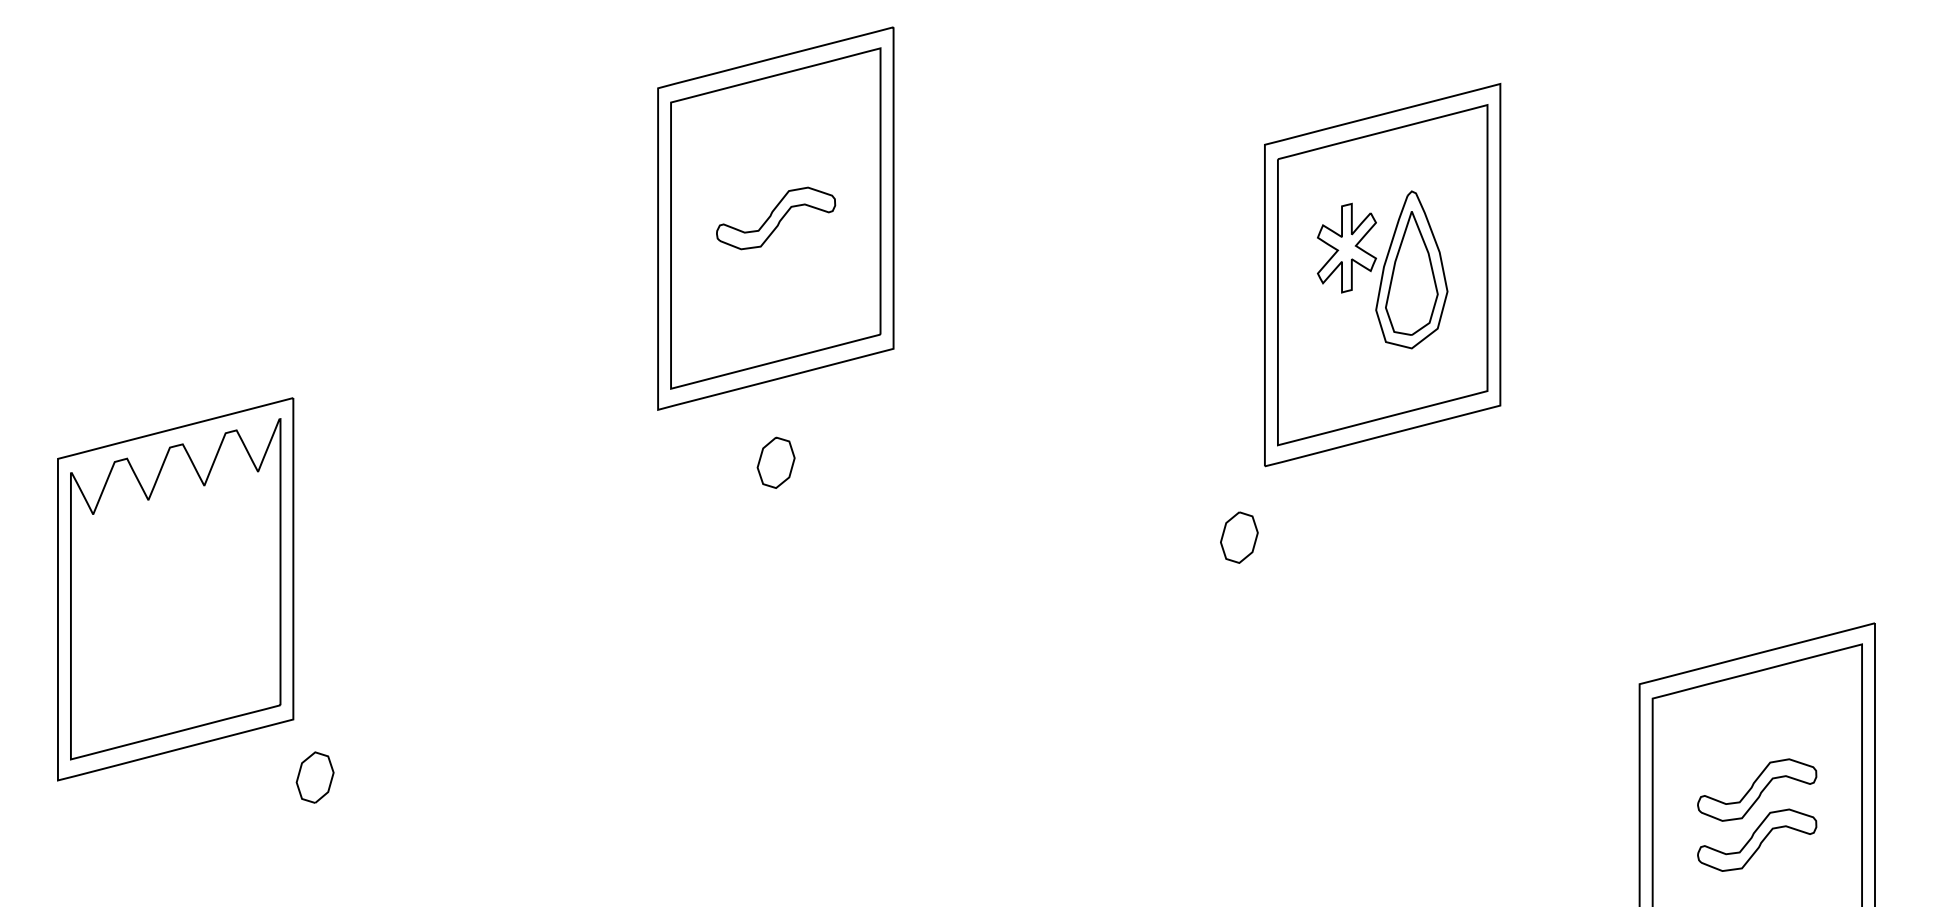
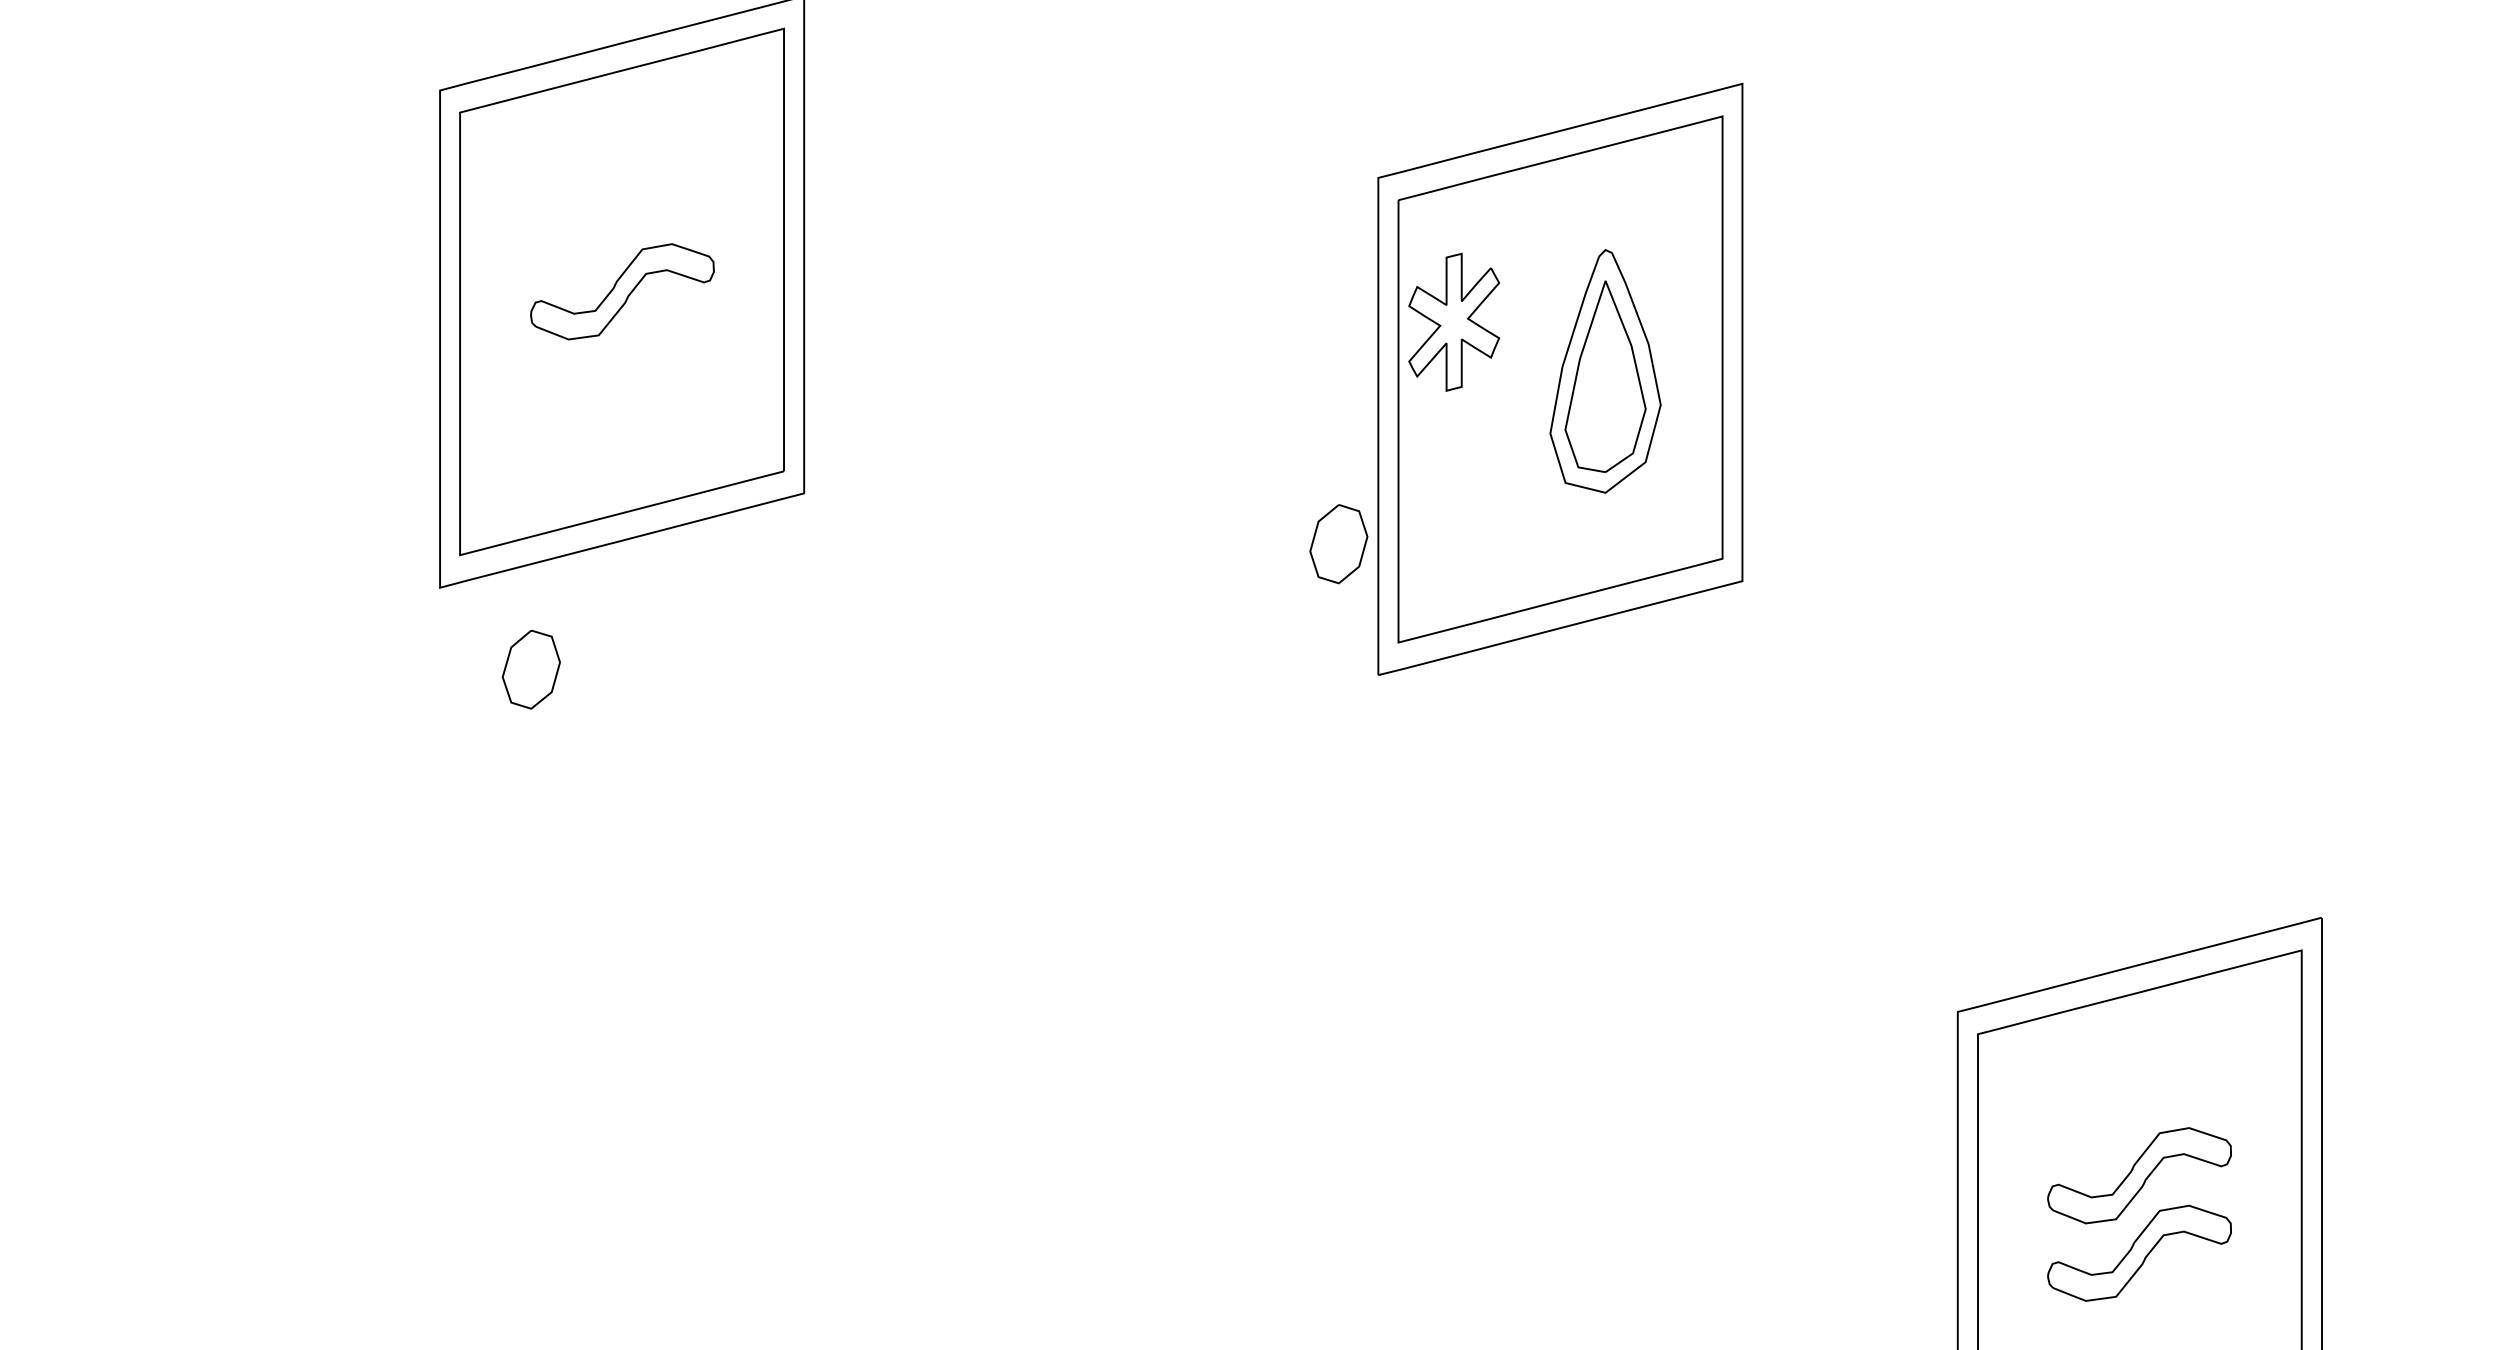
part: (1346, 247) -> (1453, 321), moved
part: (775, 462) -> (530, 669), moved
part: (1239, 537) -> (1339, 543), moved

